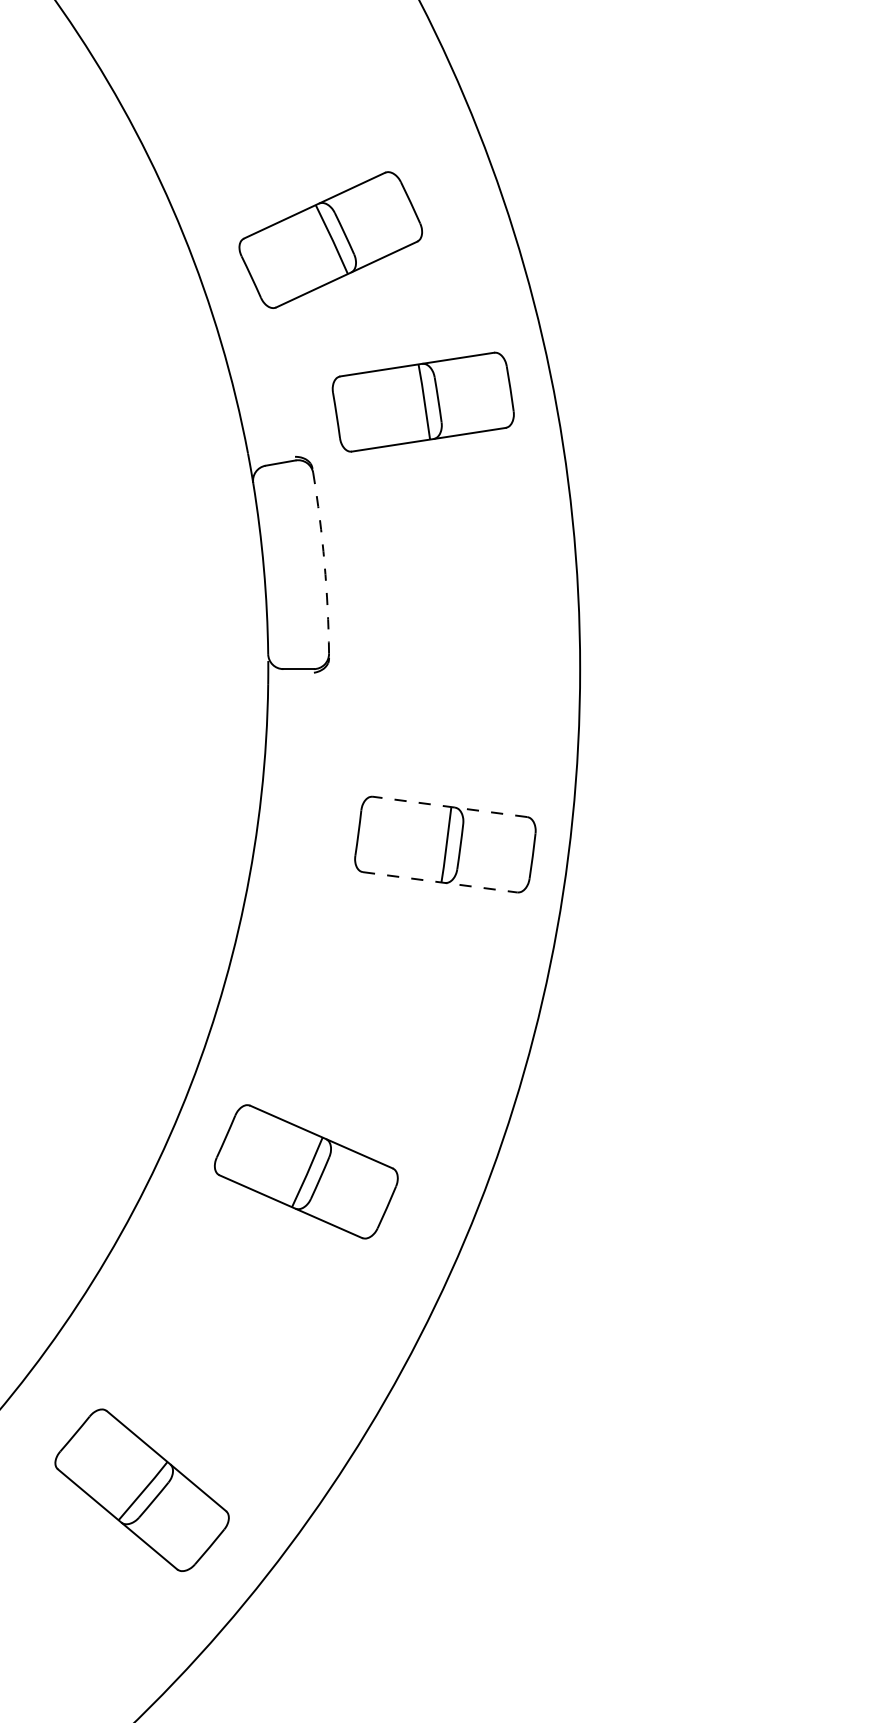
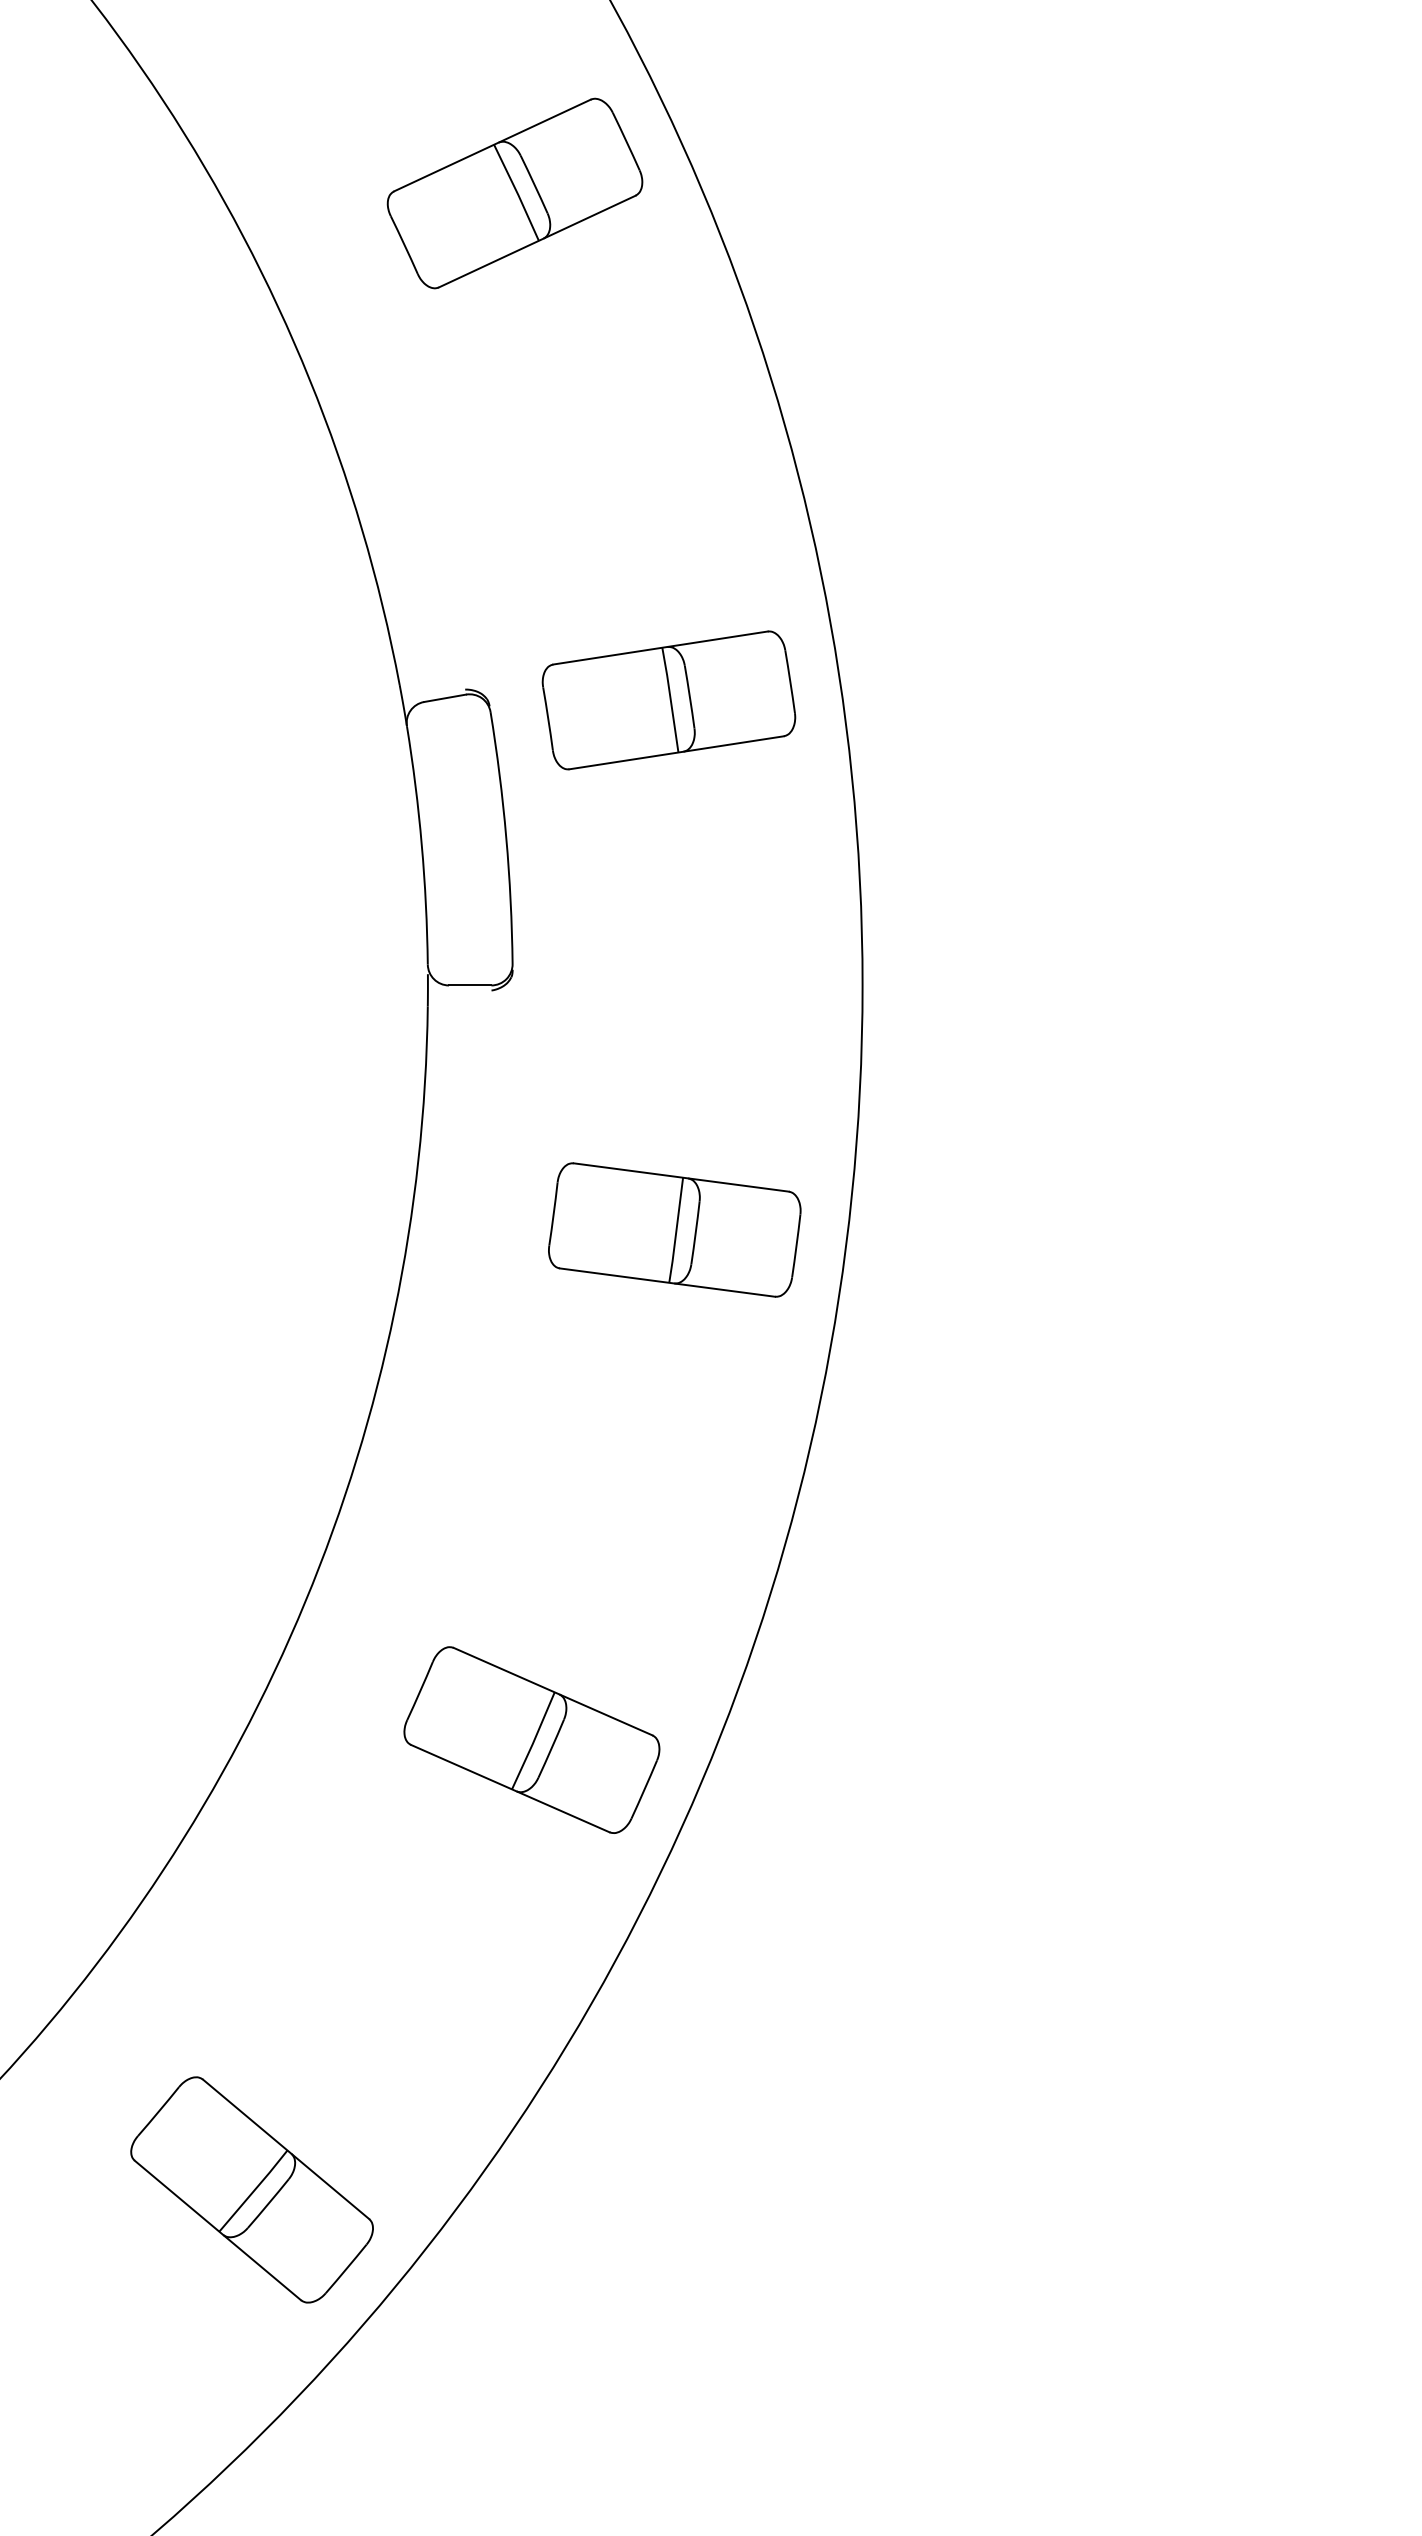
part: (330, 240) -> (514, 193), moved
part: (422, 402) -> (668, 700), moved
arc: (324, 562) -> (506, 837), dashed -> solid
line: (449, 806) -> (680, 1177), dashed -> solid
line: (440, 882) -> (667, 1282), dashed -> solid
part: (306, 1171) -> (531, 1739), moved
part: (141, 1489) -> (251, 2189), moved

